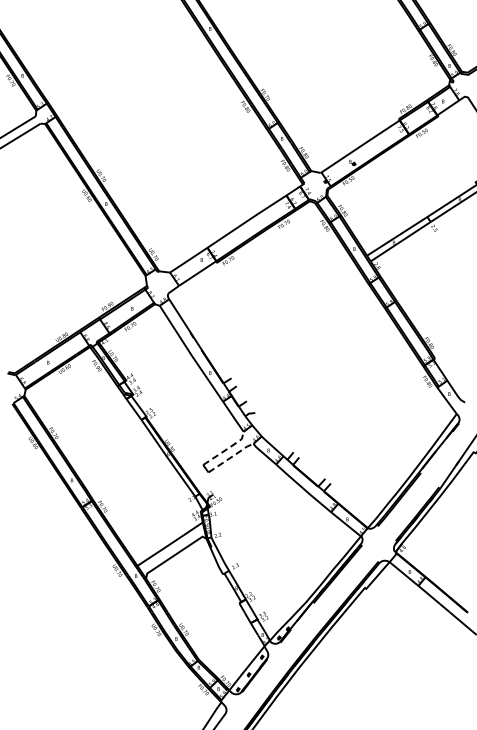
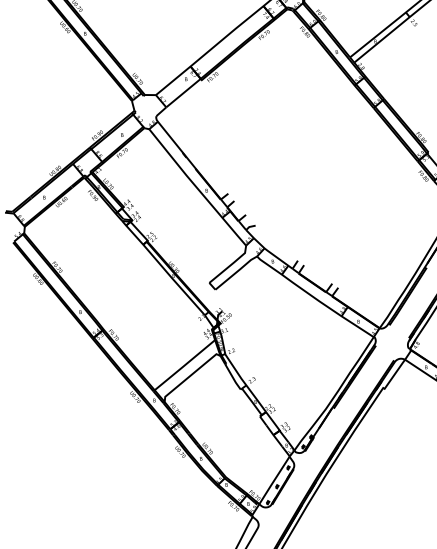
line: (226, 449) -> (230, 265), dashed -> solid
line: (232, 456) -> (237, 271), dashed -> solid

